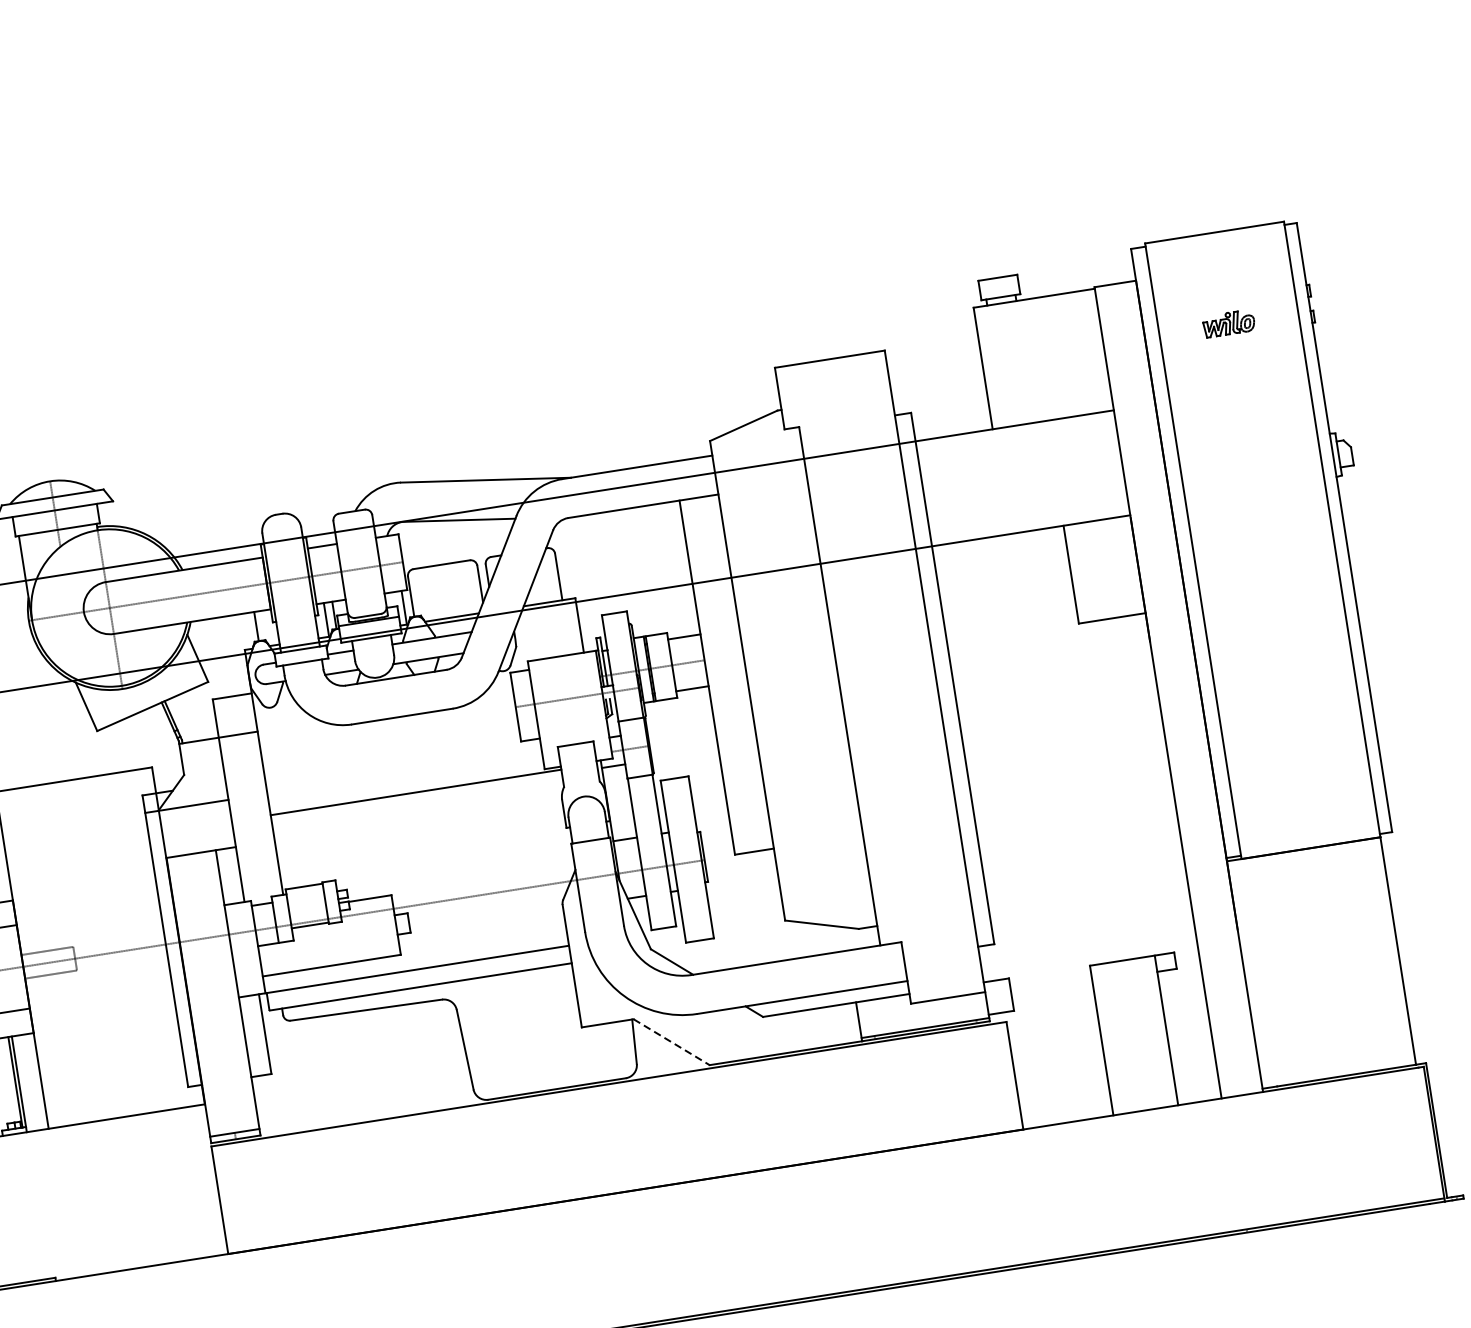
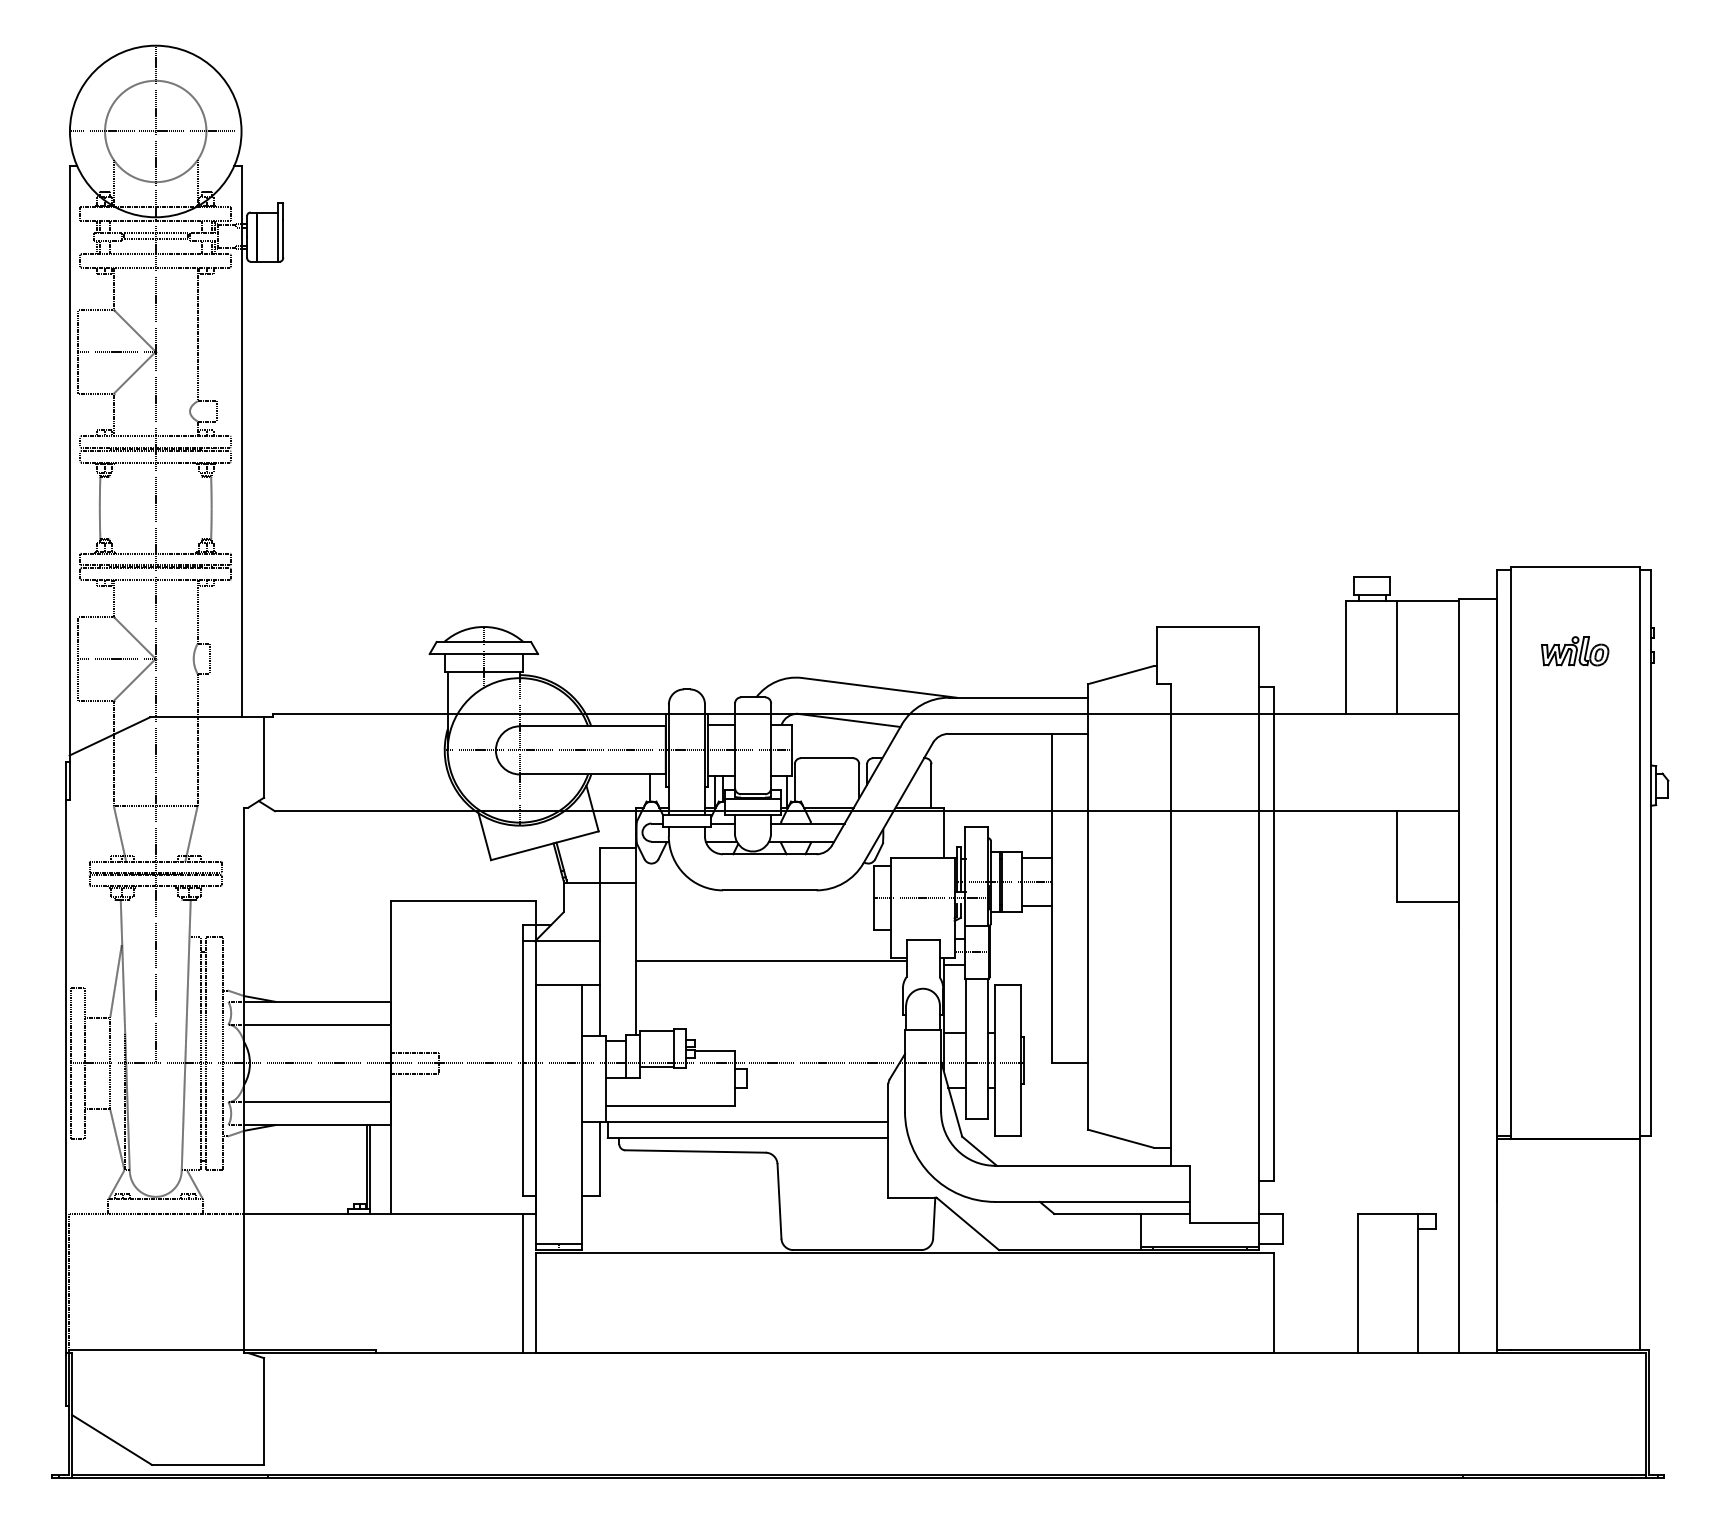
part: (1229, 323) -> (1575, 651), size x1.43
line: (1037, 359) -> (1396, 656), added
line: (671, 1041) -> (967, 1223), dashed -> solid
line: (203, 1181) -> (523, 1283), added

